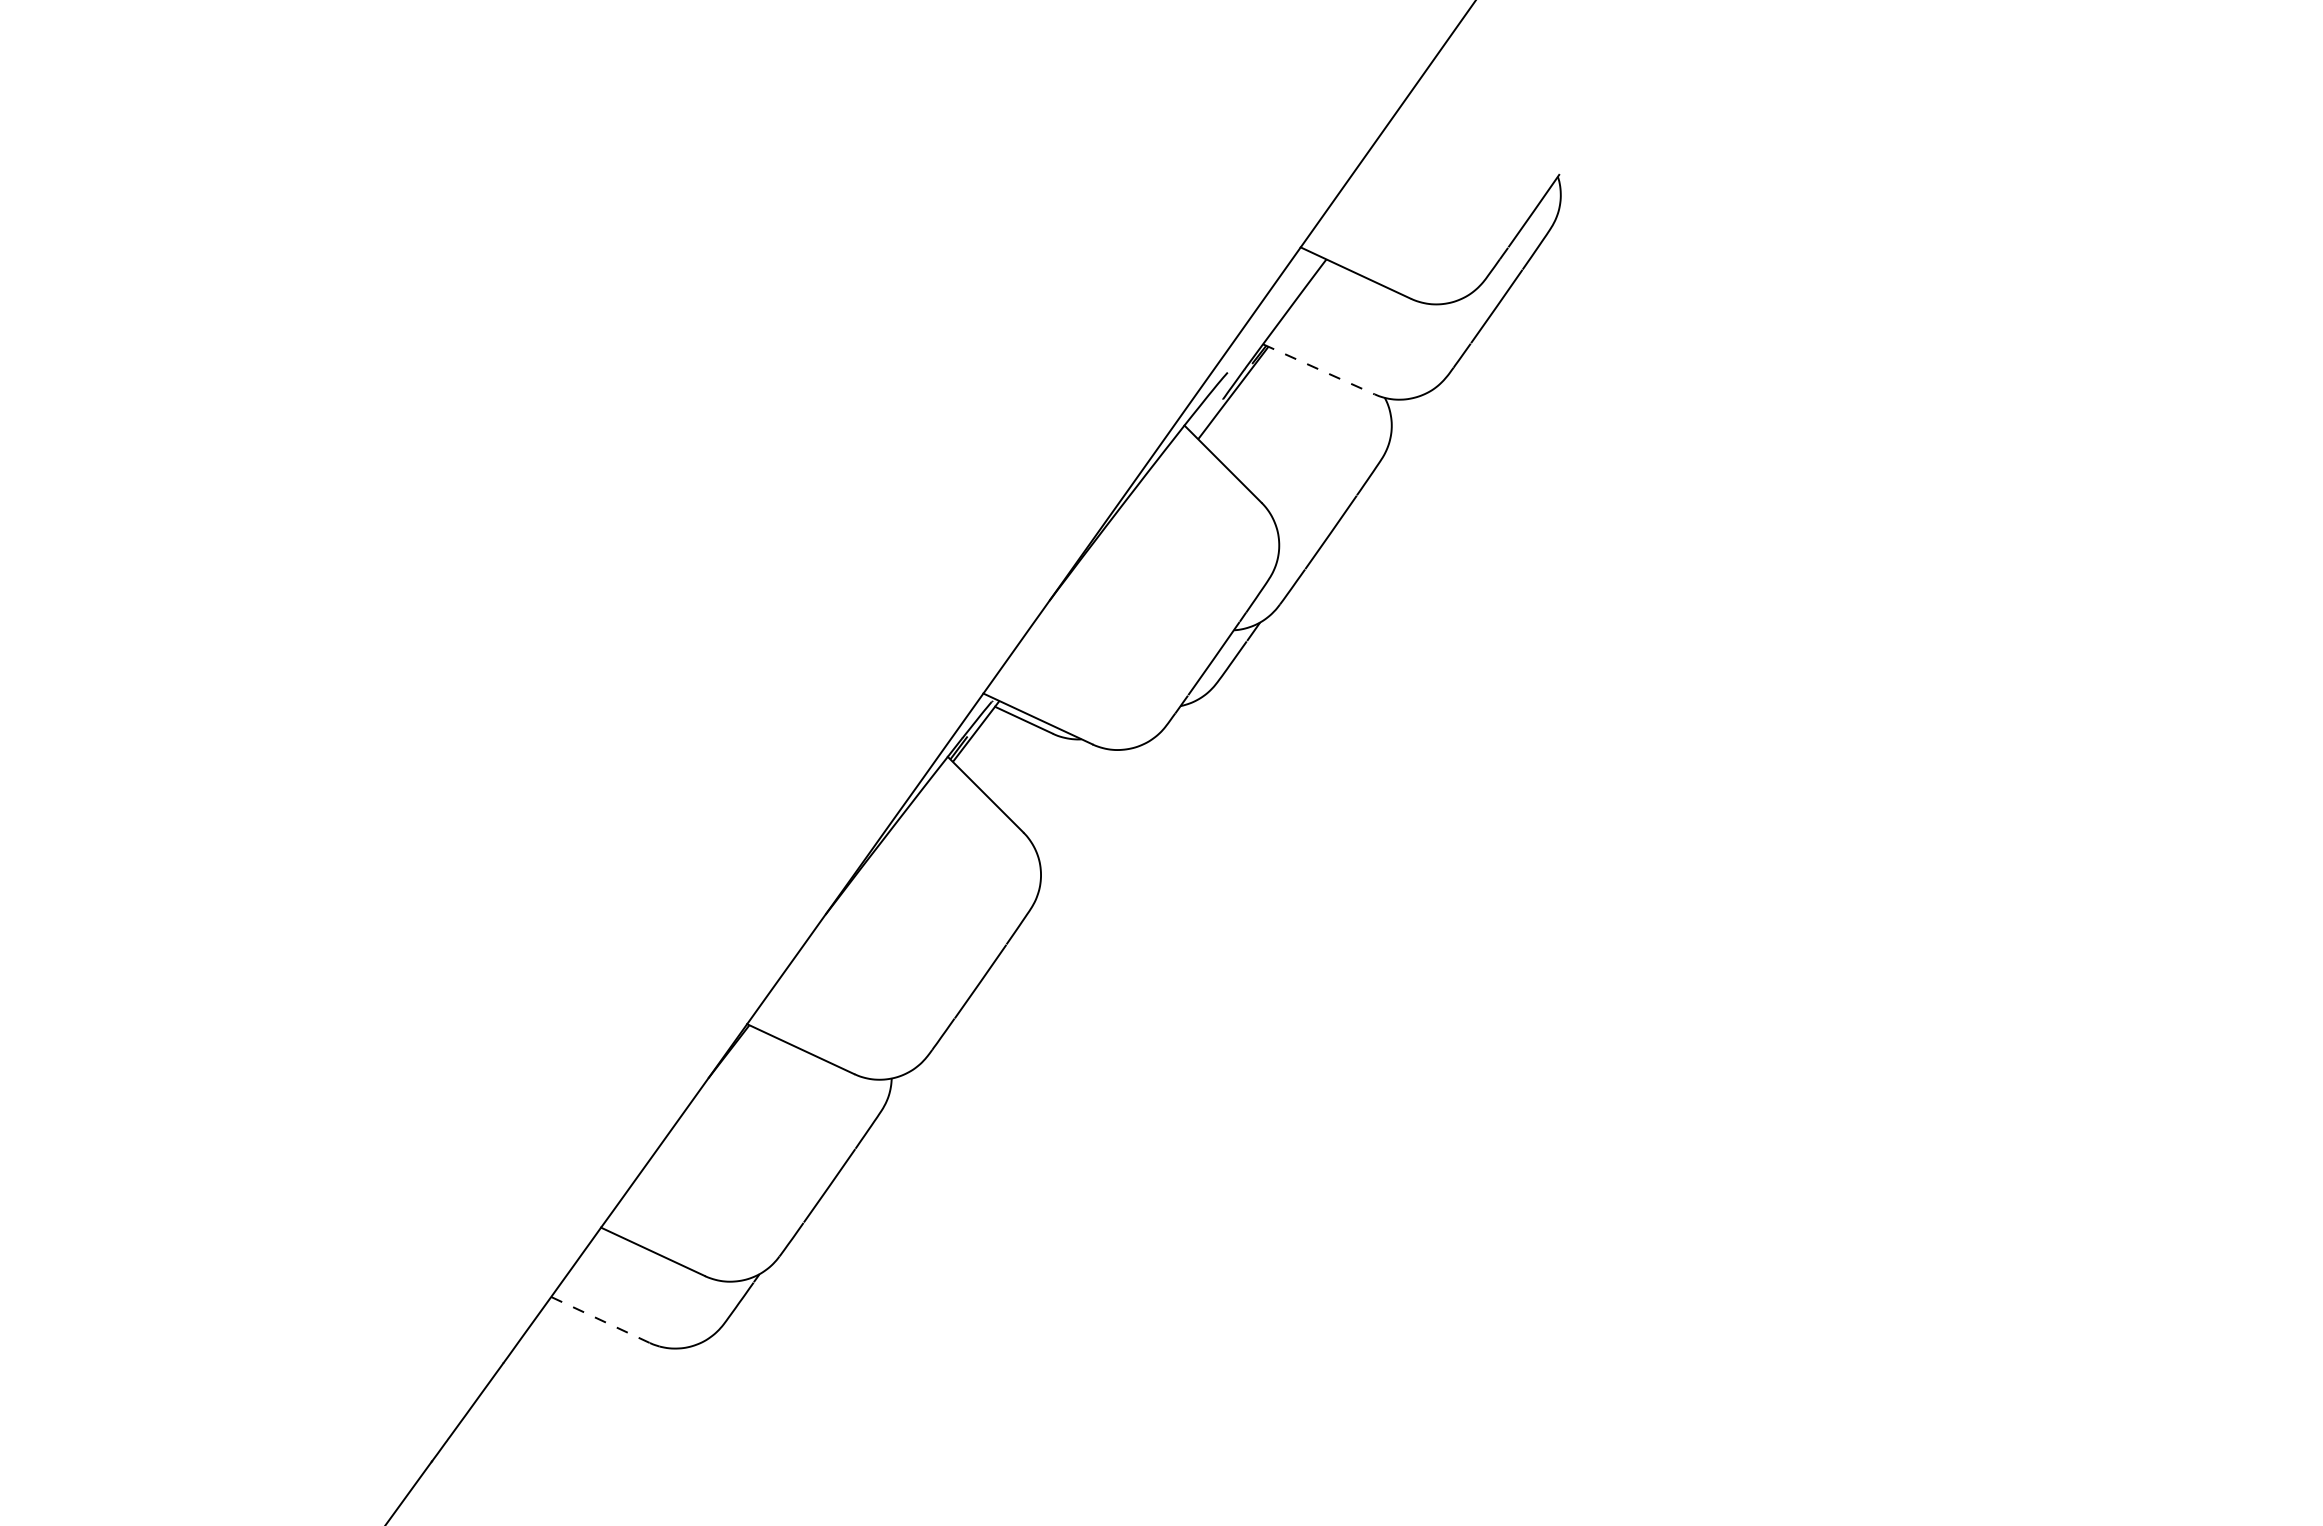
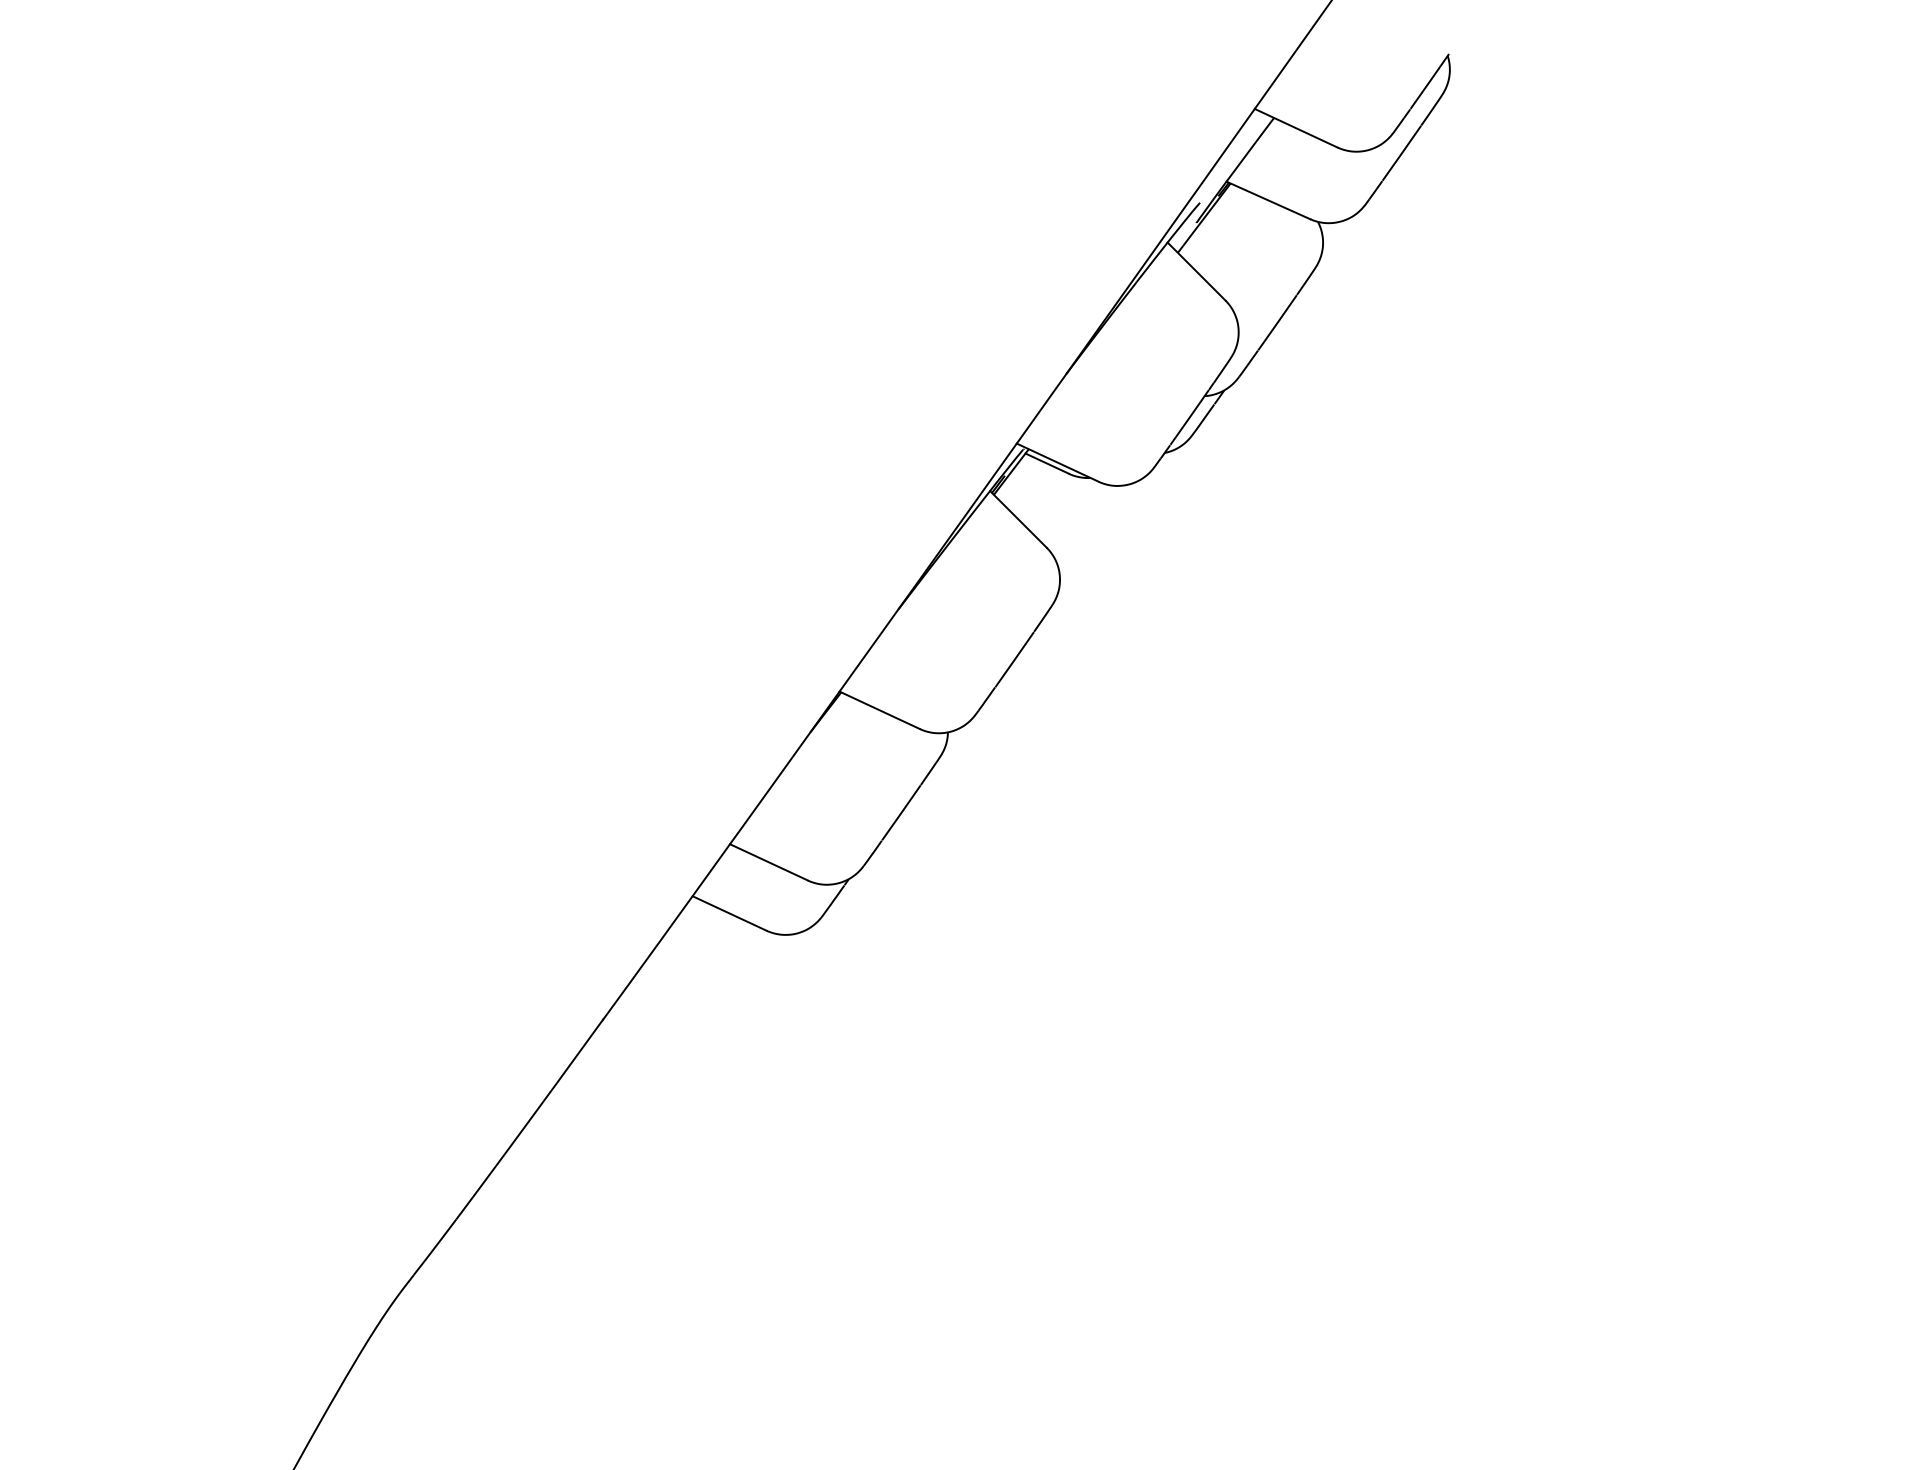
line: (1318, 369) -> (1268, 200), dashed -> solid
line: (600, 1320) -> (729, 913), dashed -> solid

